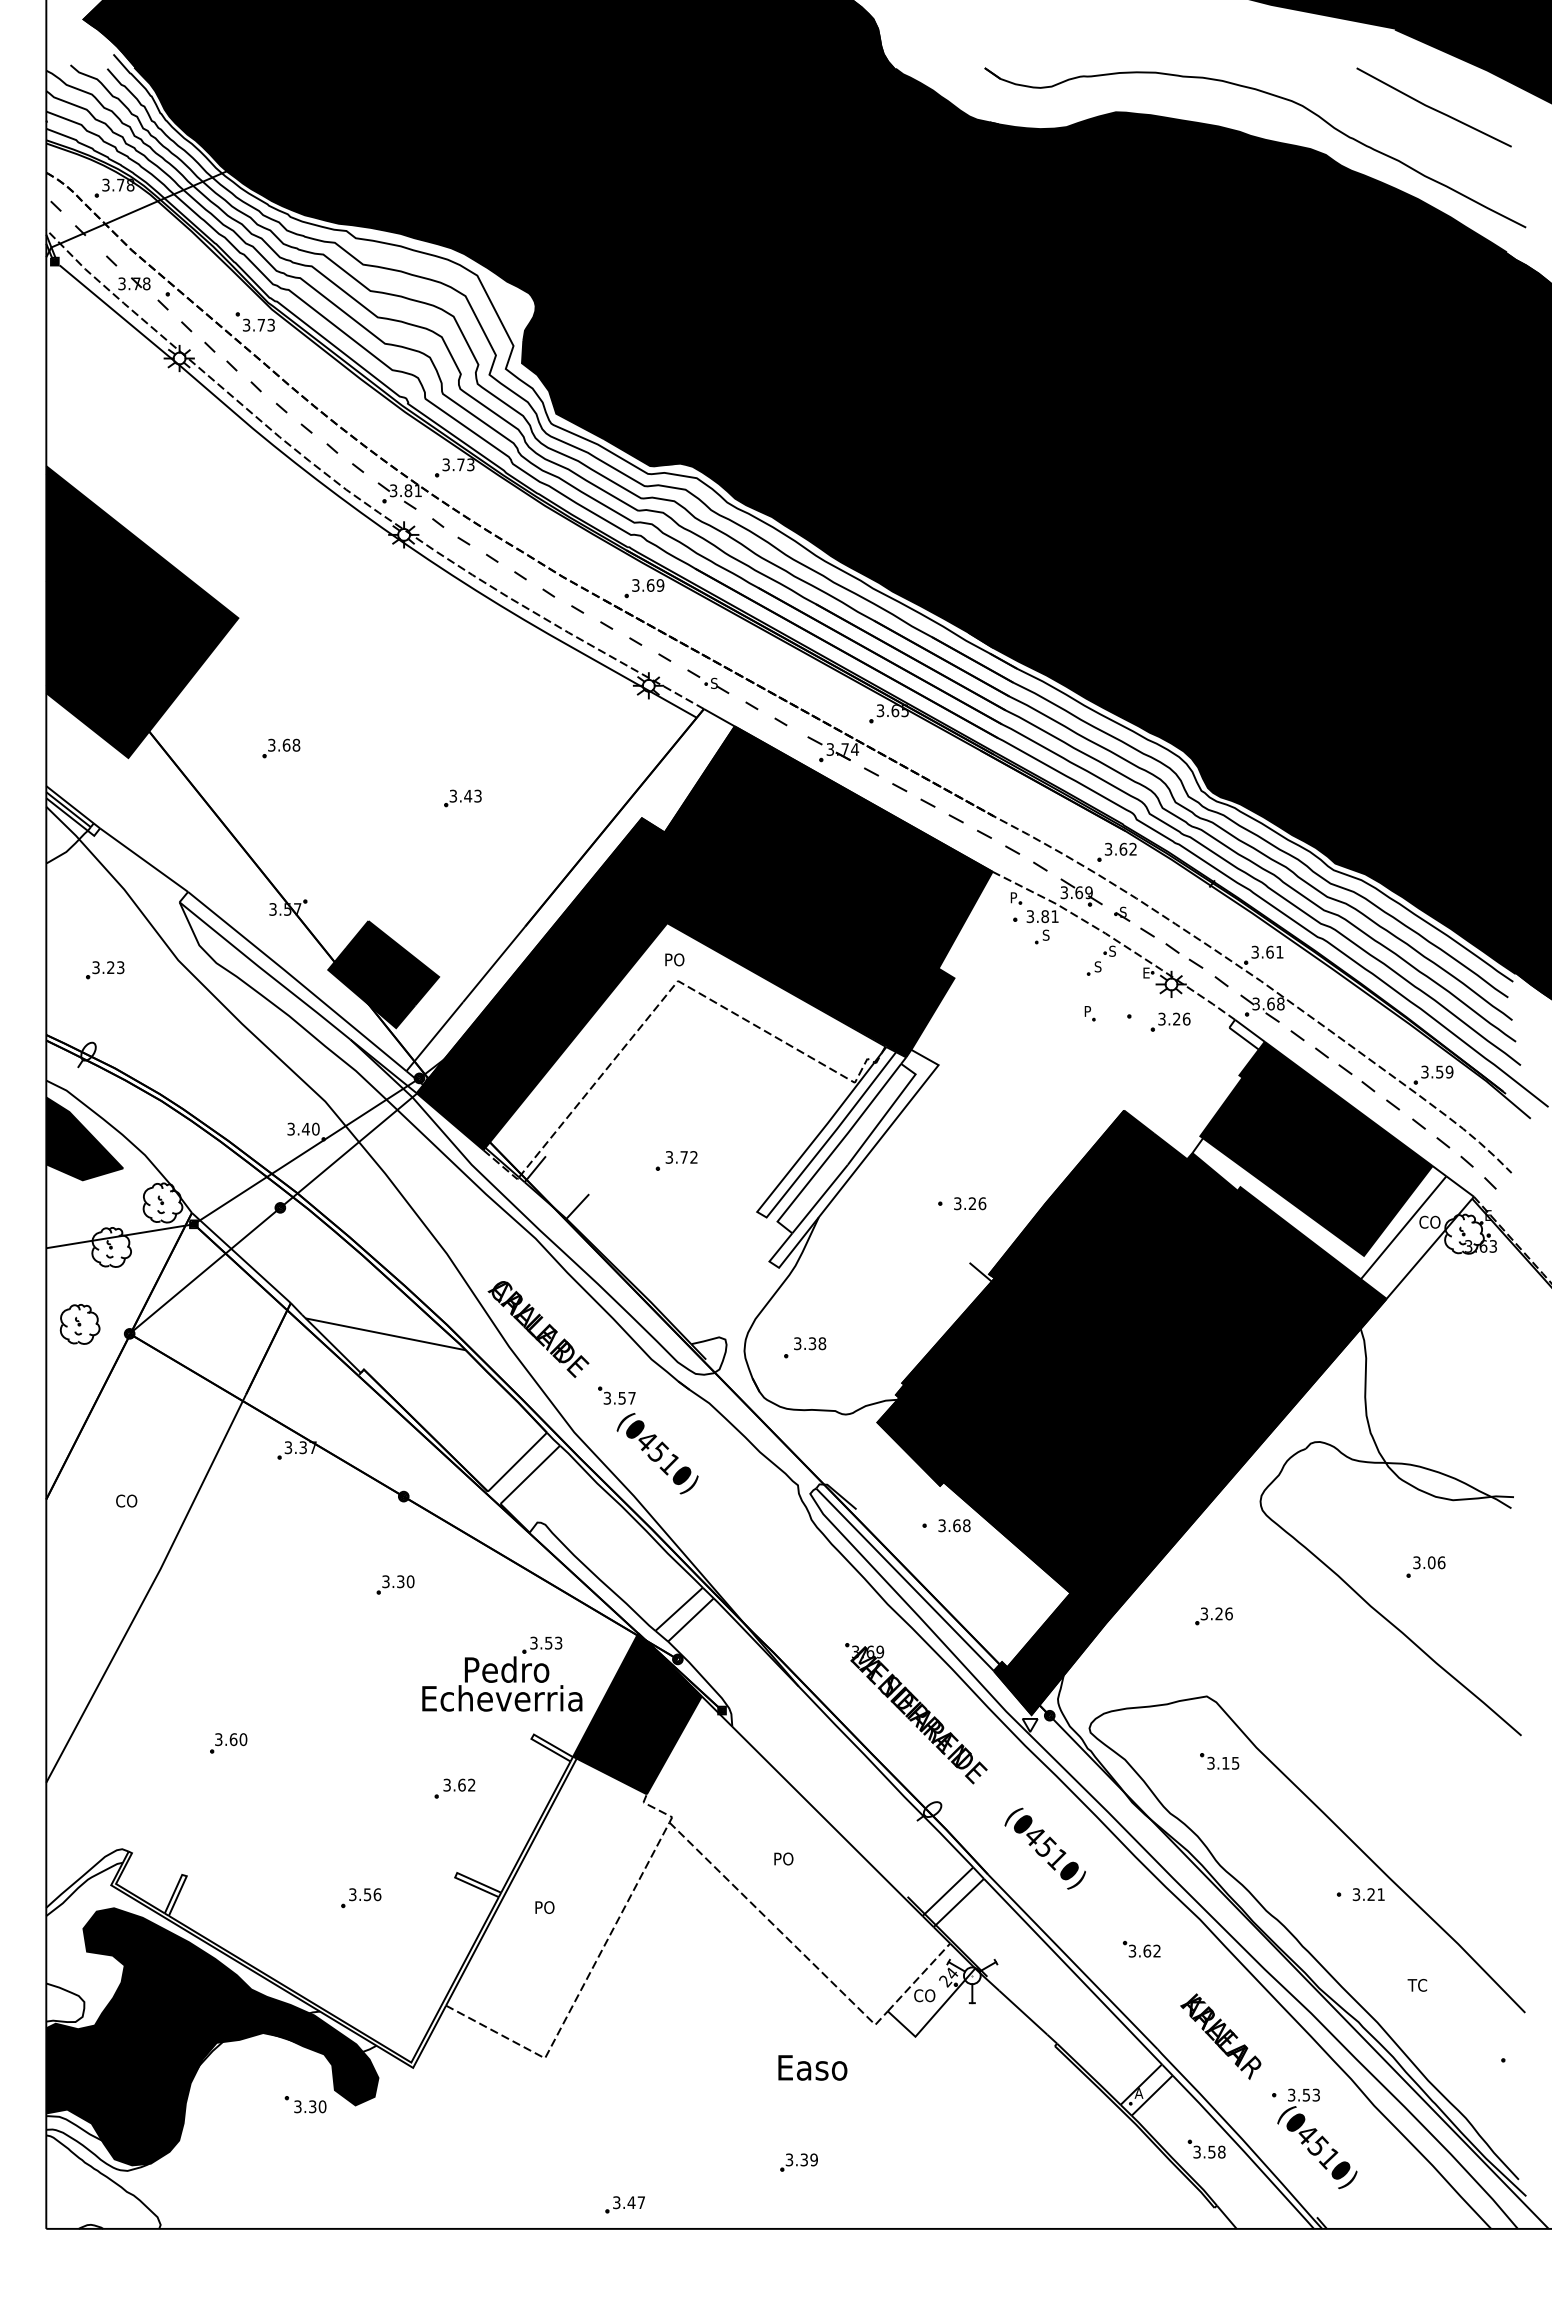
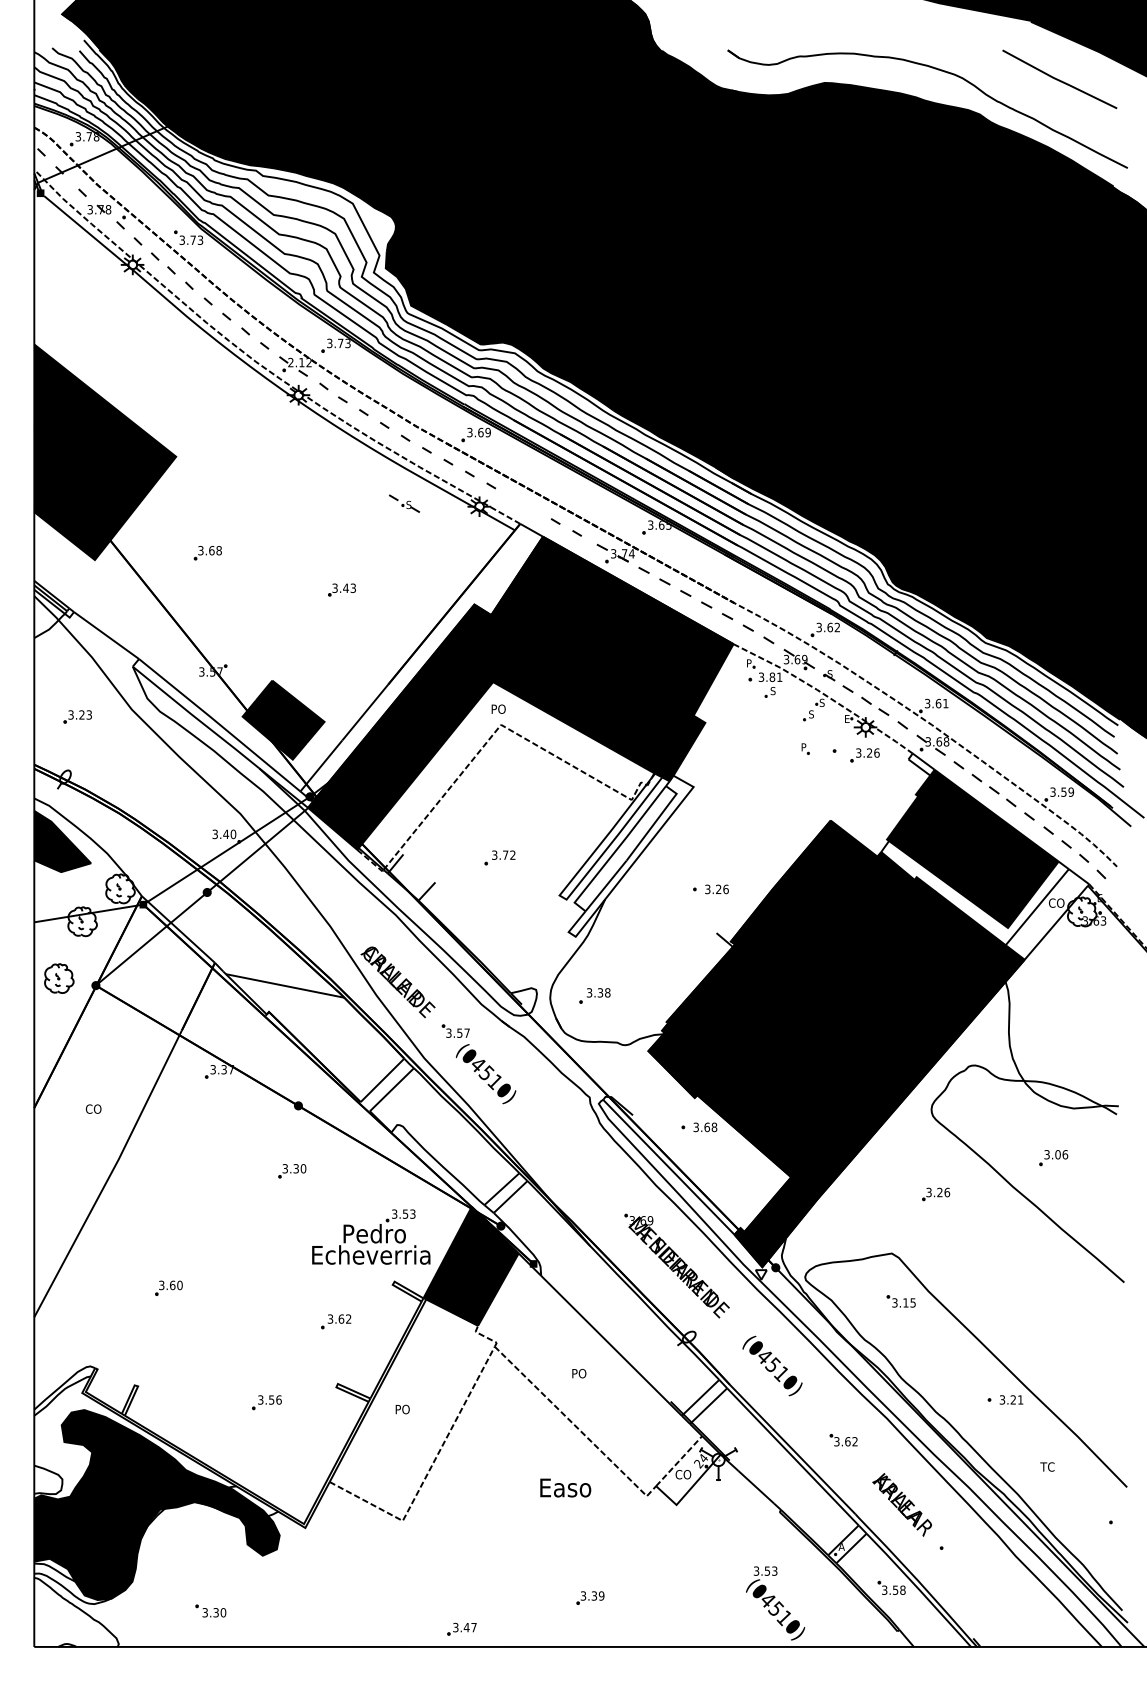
text: (405, 490) -> (299, 362), 3.81 -> 2.12
part: (708, 681) -> (404, 503), moved
part: (1214, 1616) -> (936, 1194), moved
text: (812, 2067) -> (565, 1487), moved
part: (305, 2103) -> (210, 1610), moved
text: (1317, 2138) -> (775, 1603), moved

